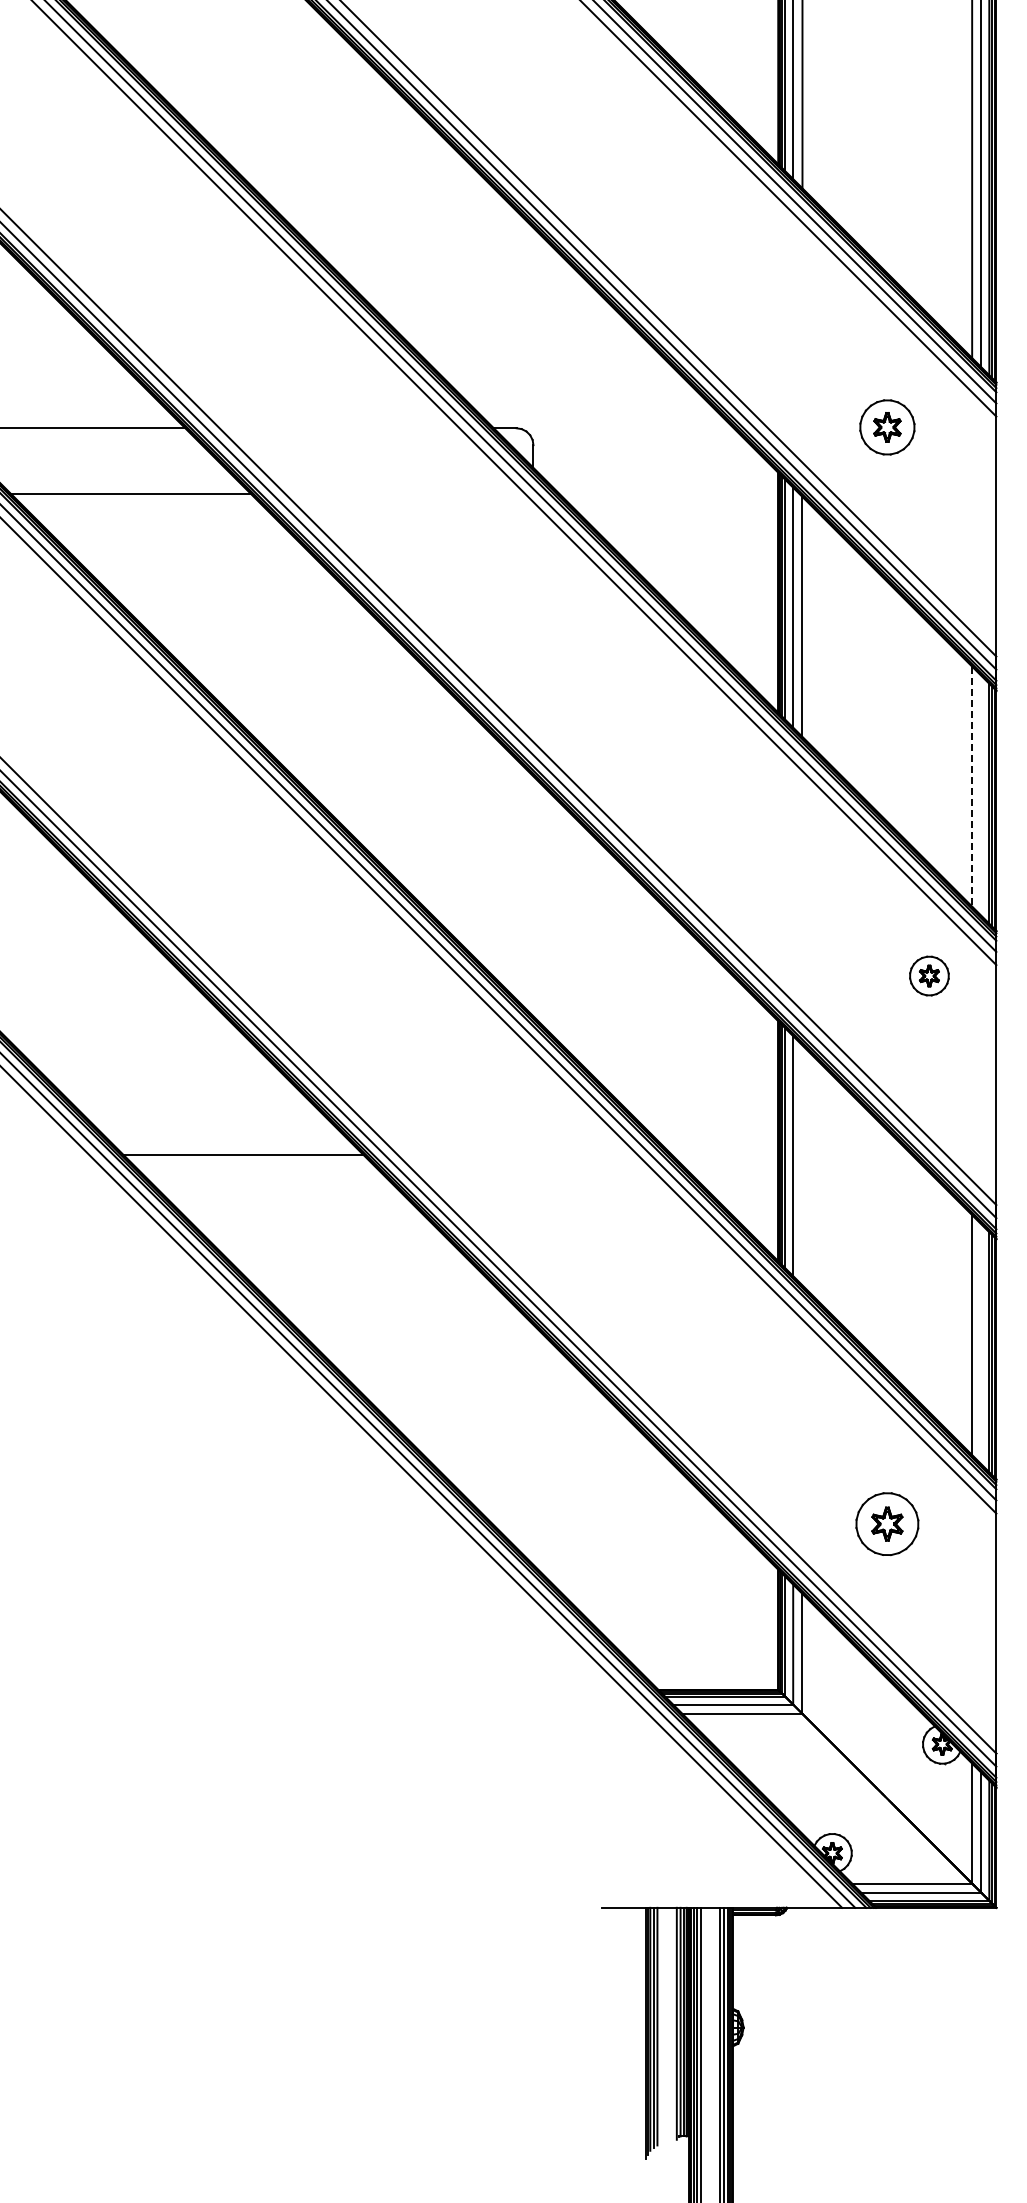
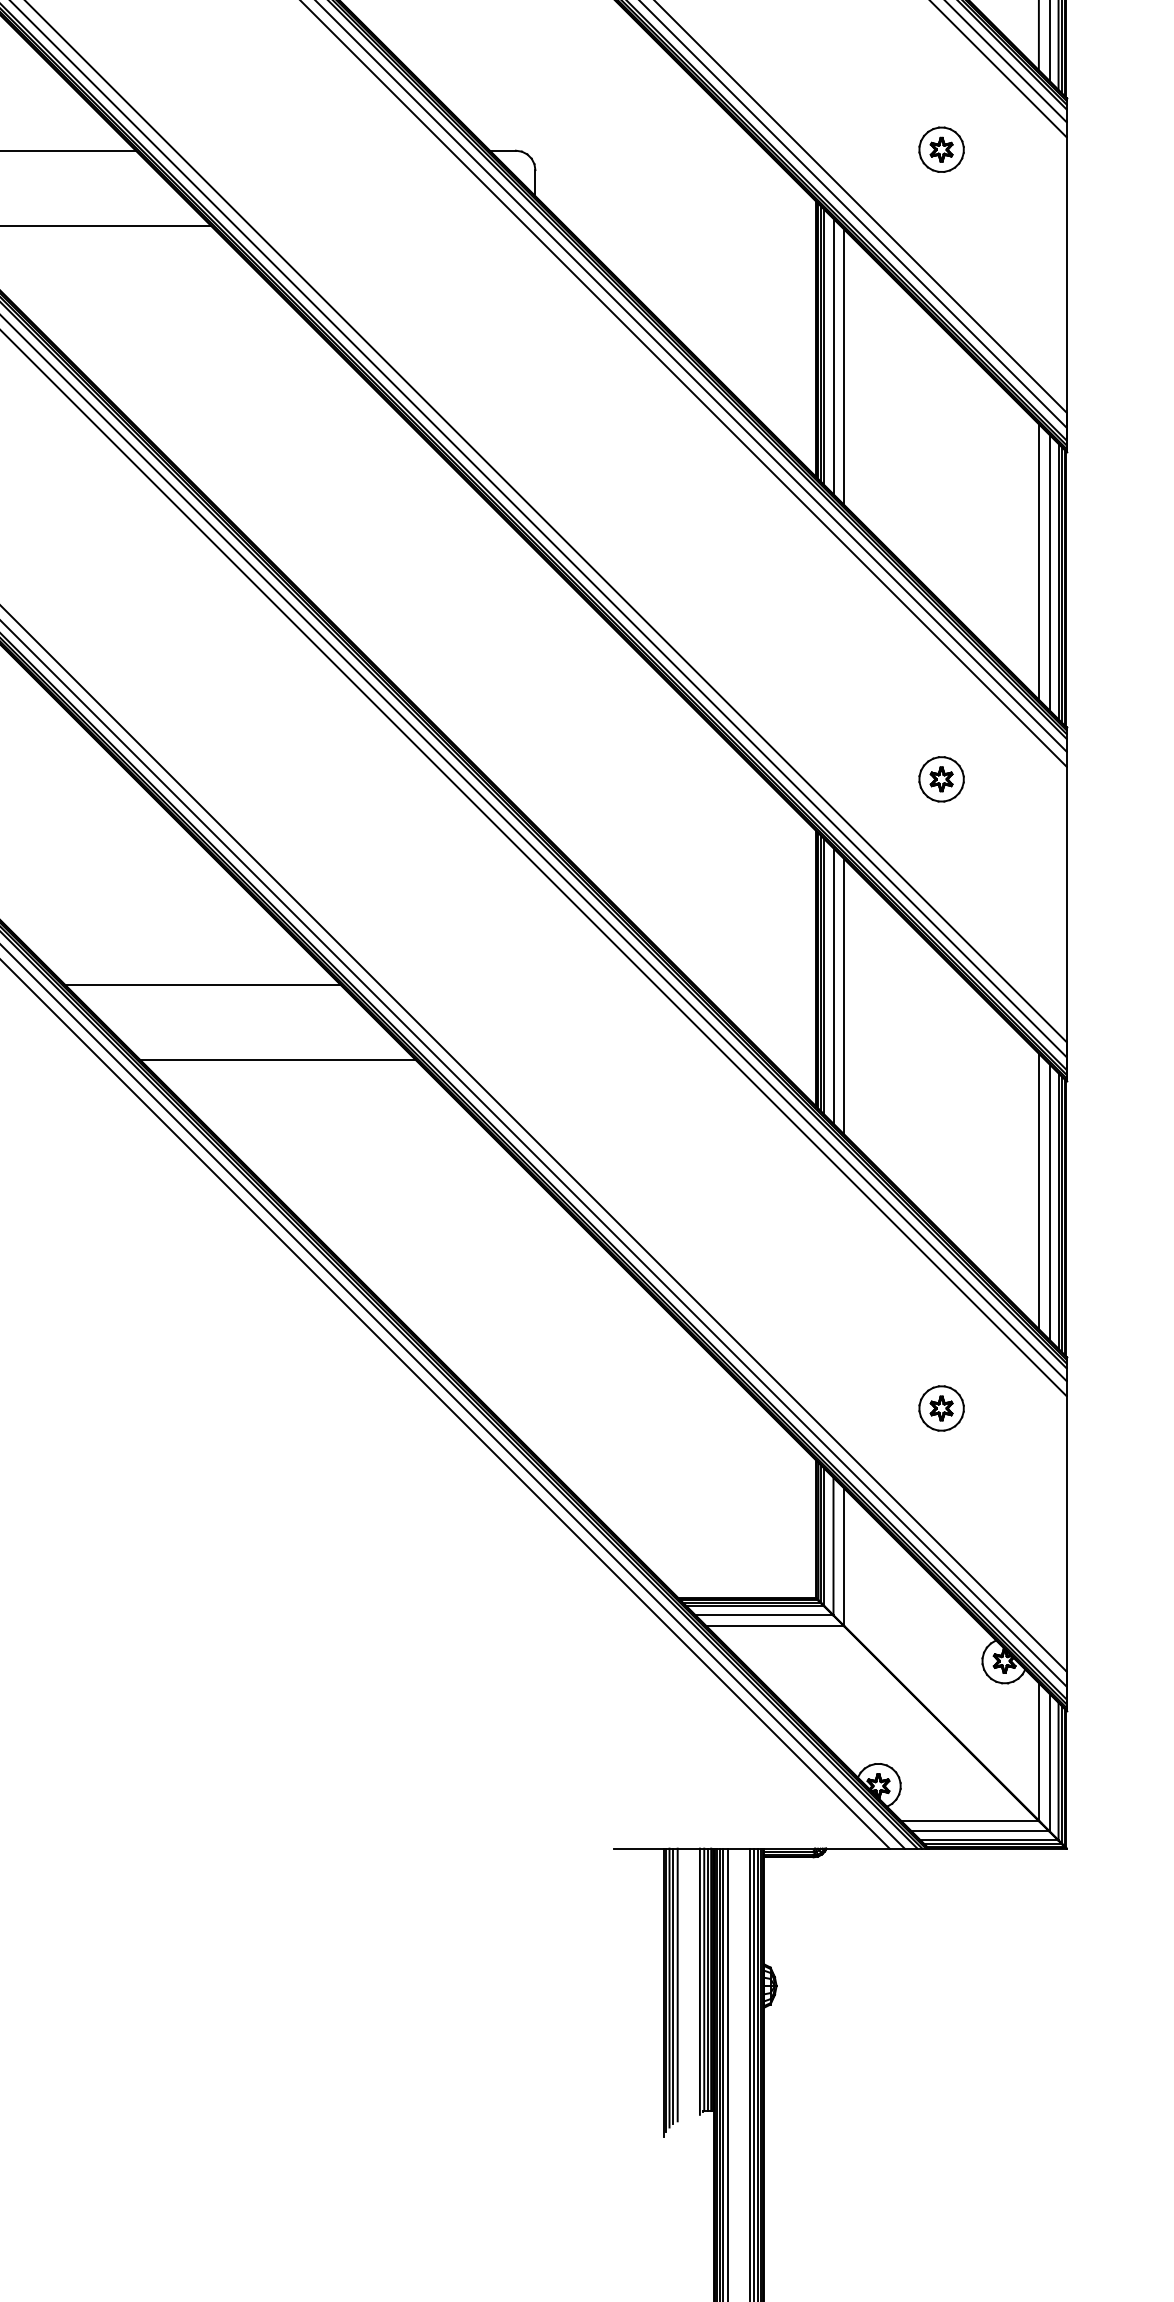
part: (887, 427) -> (941, 149), size x0.71
line: (972, 786) -> (1039, 561), dashed -> solid
line: (981, 795) -> (1049, 572), added
part: (929, 975) -> (941, 778), moved
line: (802, 1165) -> (844, 996), added
line: (309, 1220) -> (278, 1059), added
line: (981, 1344) -> (1049, 1202), added
part: (887, 1524) -> (941, 1408), size x0.62

